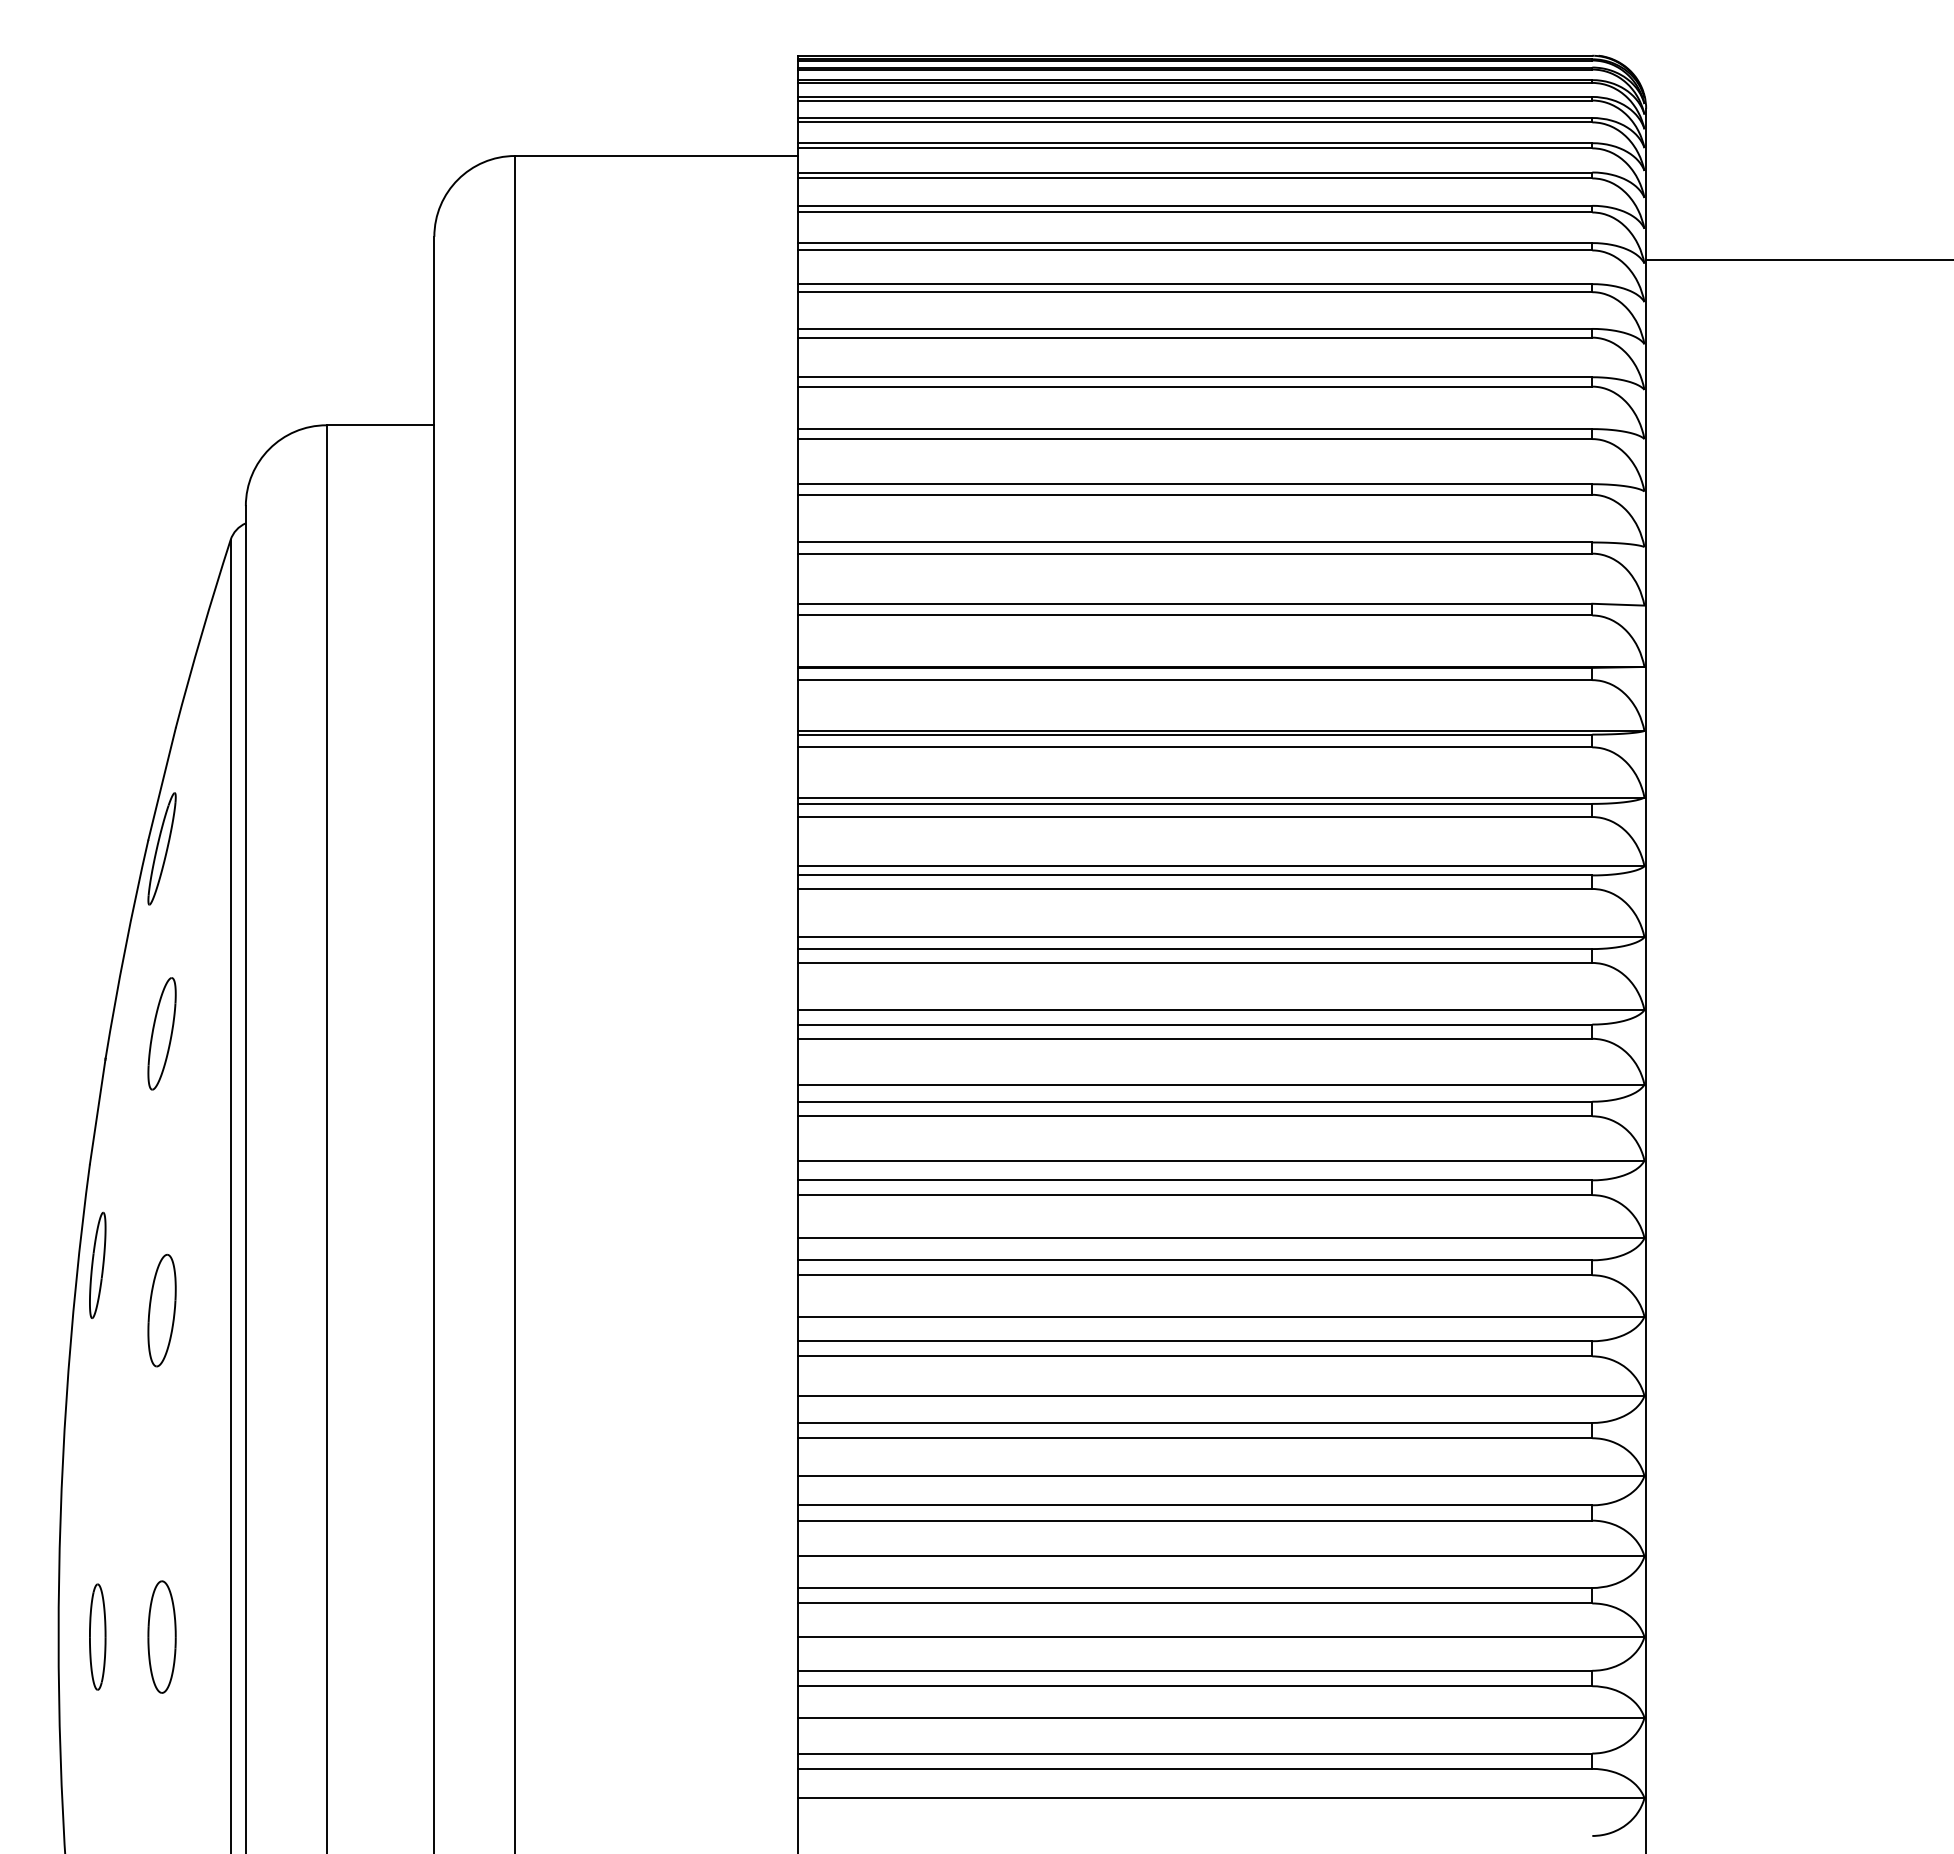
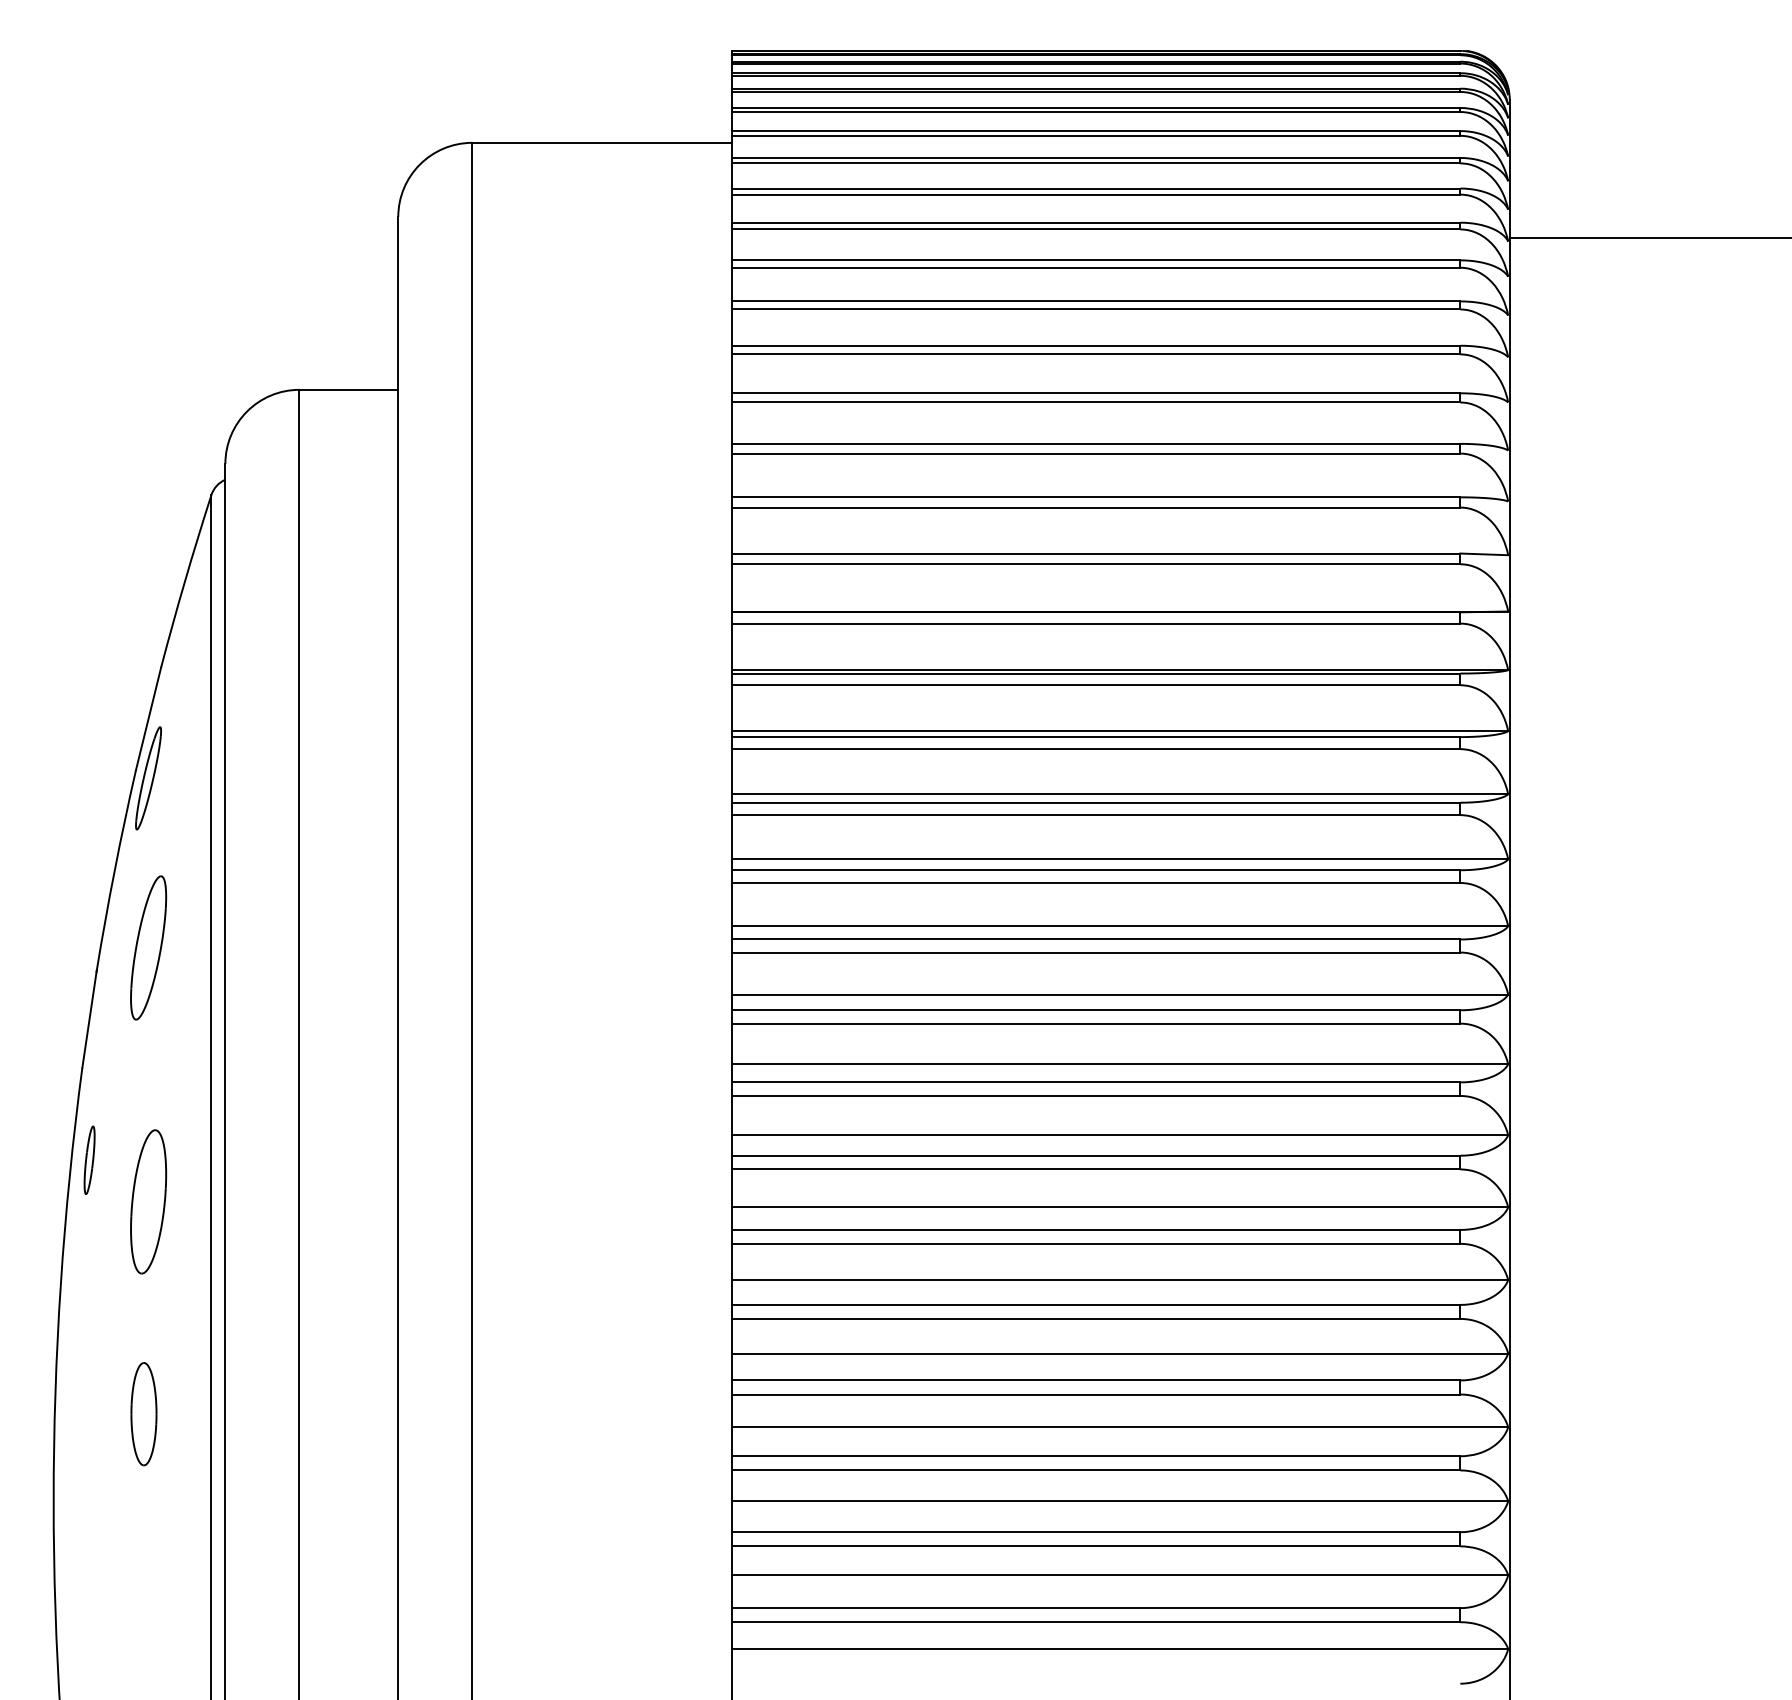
part: (161, 1033) -> (148, 947), size x1.4
part: (97, 1264) -> (89, 1159), size x0.7
part: (161, 1310) -> (148, 1201), size x1.4
part: (97, 1636) -> (89, 1500), removed
part: (161, 1636) -> (143, 1413), moved

